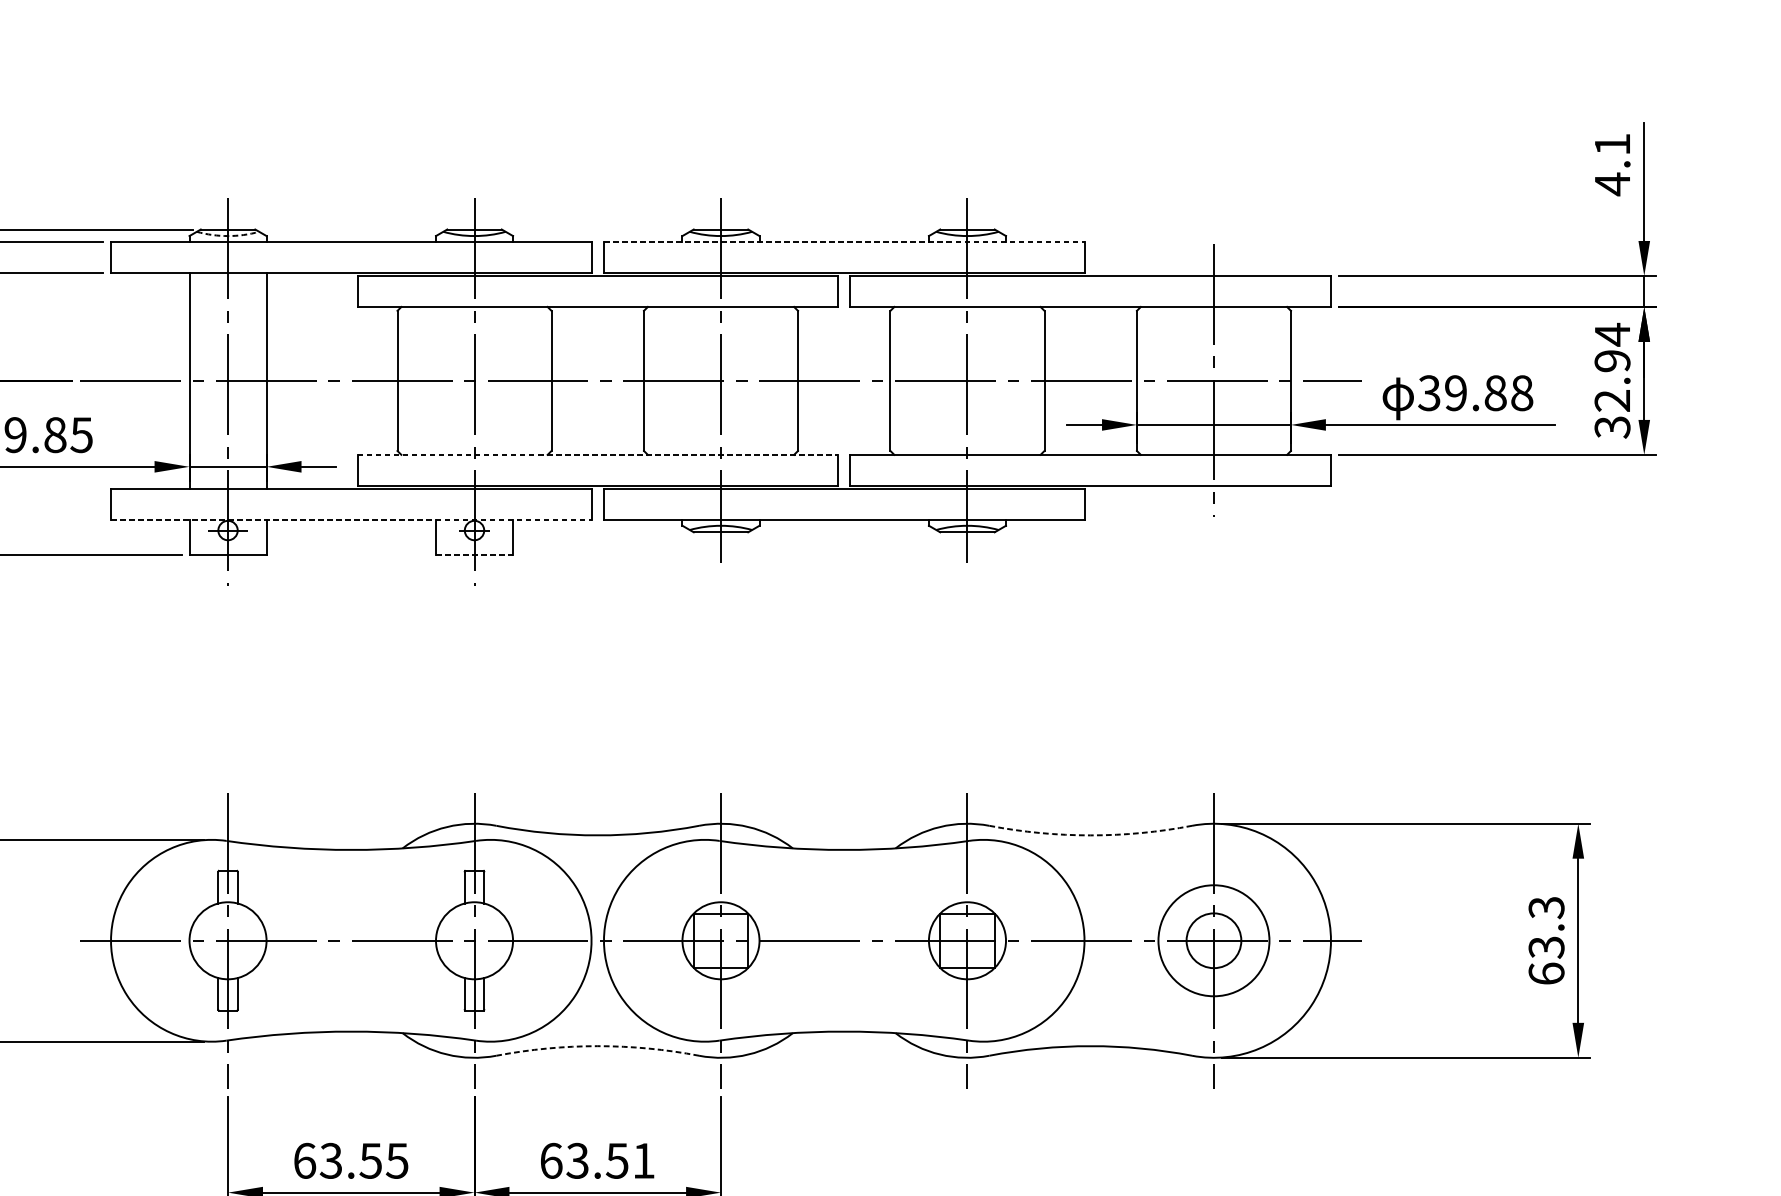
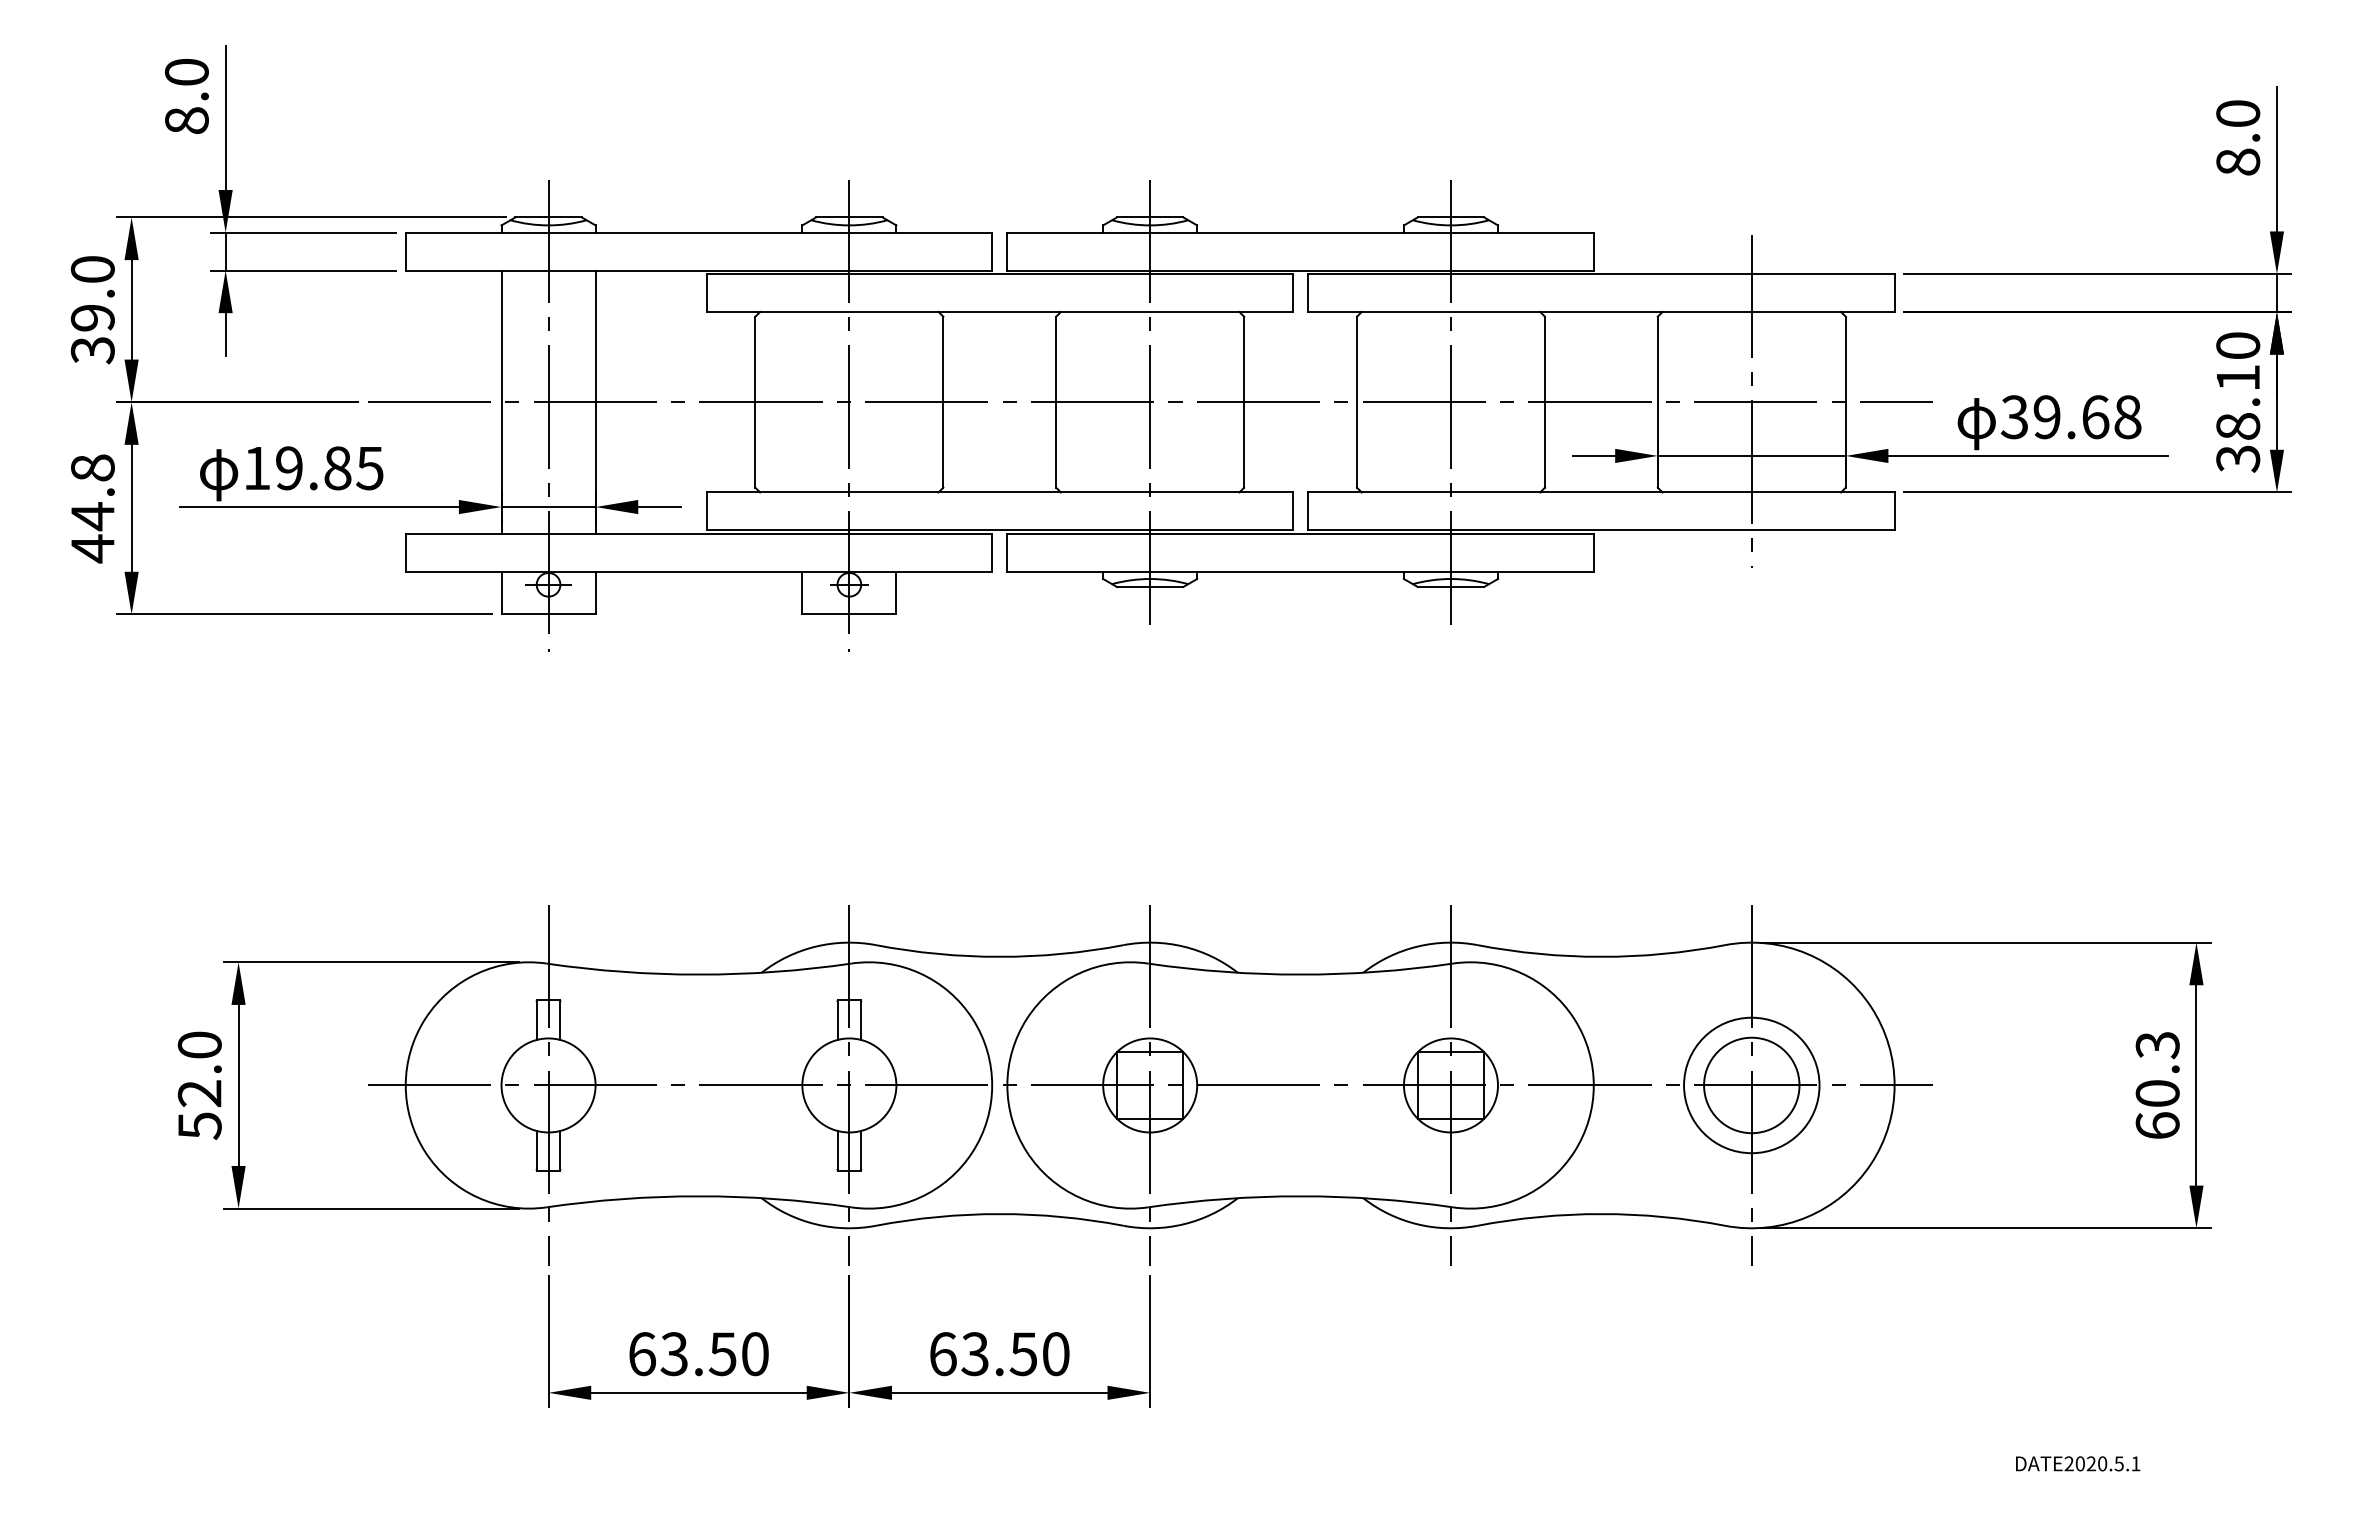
text: (1612, 164) -> (2238, 138), 4.1 -> 8.0
arc: (227, 236) -> (548, 225), dashed -> solid
line: (844, 241) -> (1301, 232), dashed -> solid
text: (1612, 367) -> (2238, 385), 32.94 -> 38.10
text: (1495, 393) -> (2095, 417), 39.88 -> 39.68
line: (598, 454) -> (1000, 492), dashed -> solid
line: (351, 519) -> (699, 571), dashed -> solid
line: (474, 554) -> (849, 614), dashed -> solid
arc: (1090, 835) -> (1601, 956), dashed -> solid
circle: (1213, 940) -> (1751, 1085), size x1.43
text: (1546, 947) -> (2157, 1093), 63.3 -> 60.3
arc: (597, 1046) -> (999, 1214), dashed -> solid
text: (396, 1161) -> (754, 1354), 63.55 -> 63.50
text: (644, 1161) -> (1056, 1354), 63.51 -> 63.50

